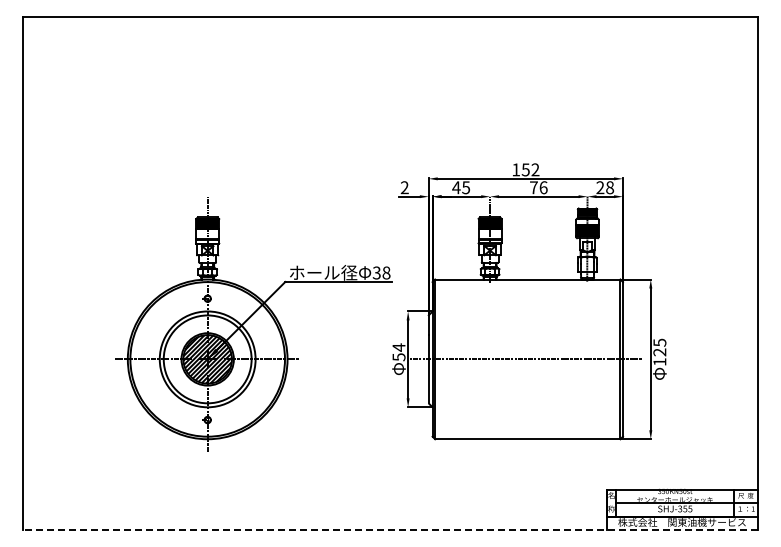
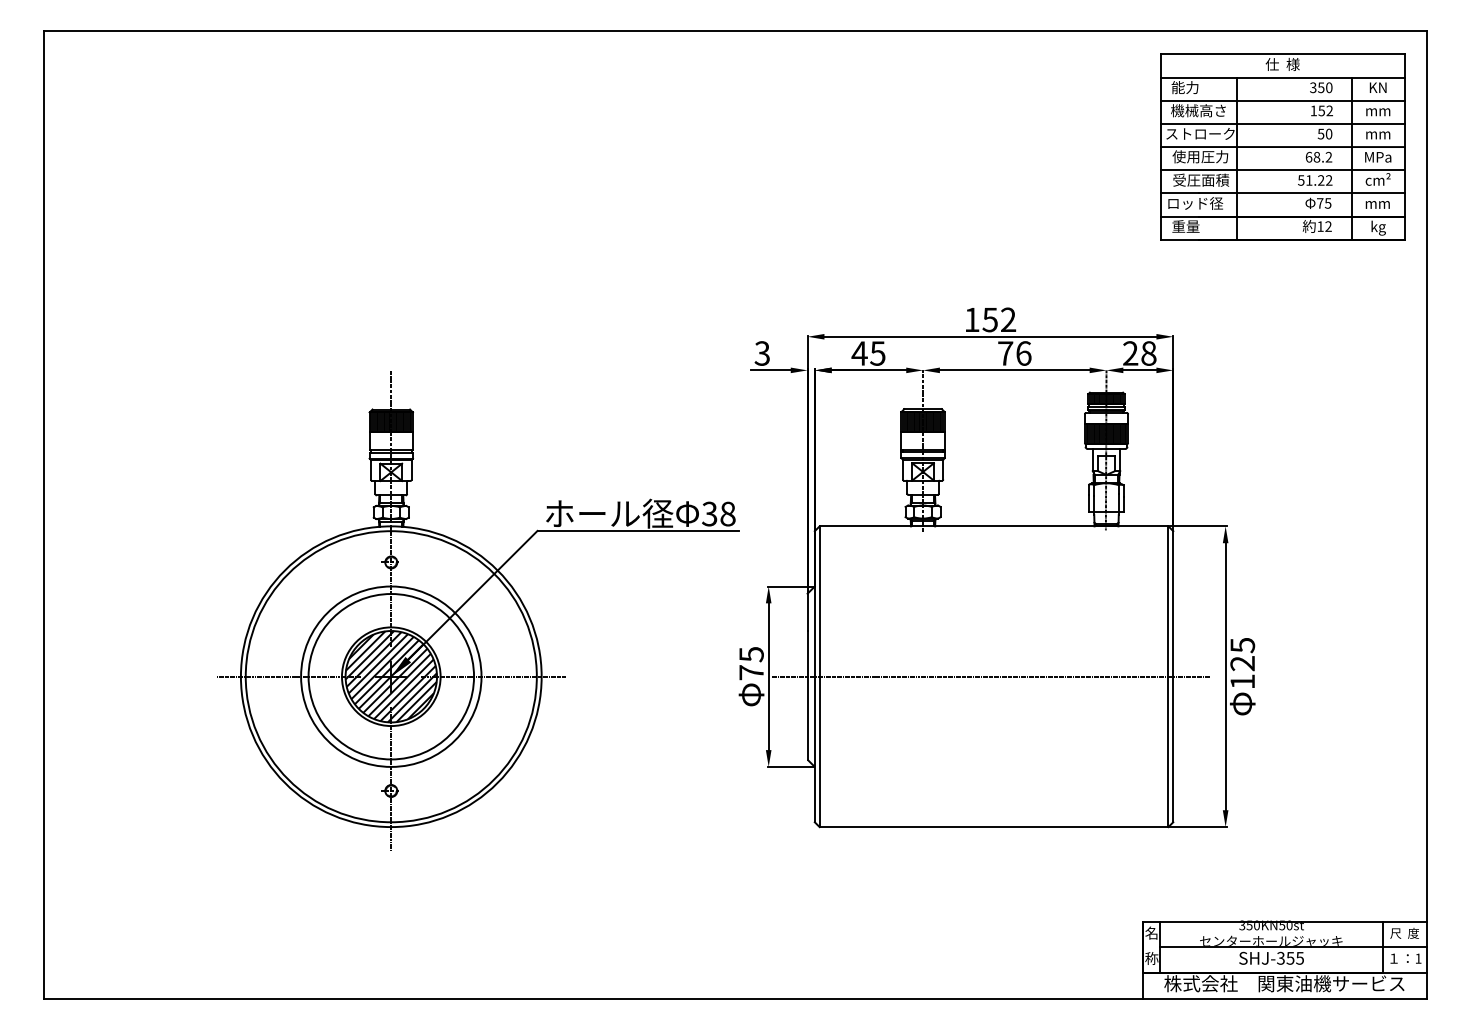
part: (680, 77) -> (1281, 145), added
text: (404, 187) -> (761, 353), 2 -> 3
text: (398, 352) -> (750, 663), 54 -> 75
line: (390, 530) -> (735, 998), dashed -> solid

